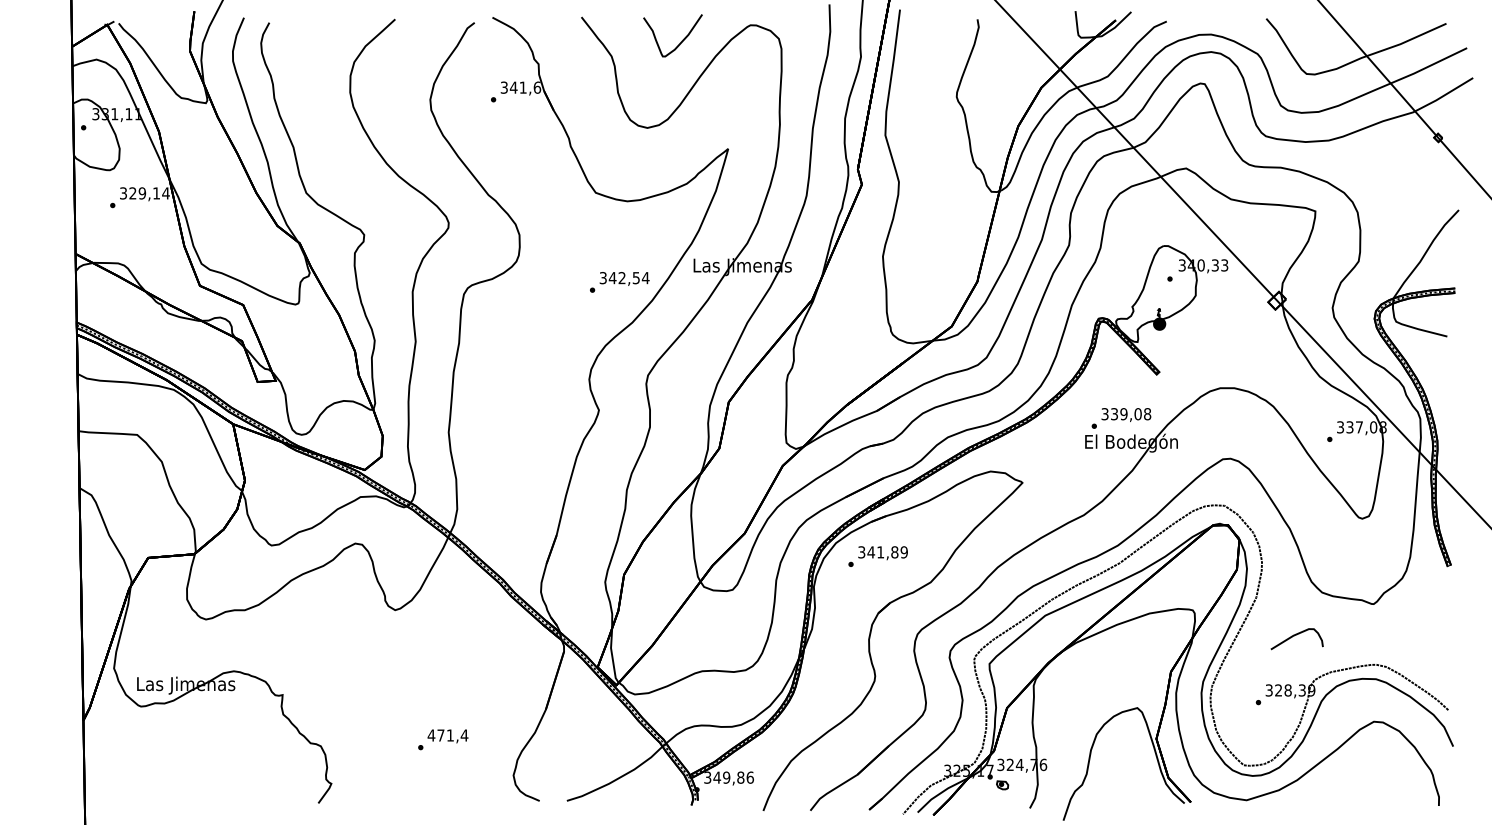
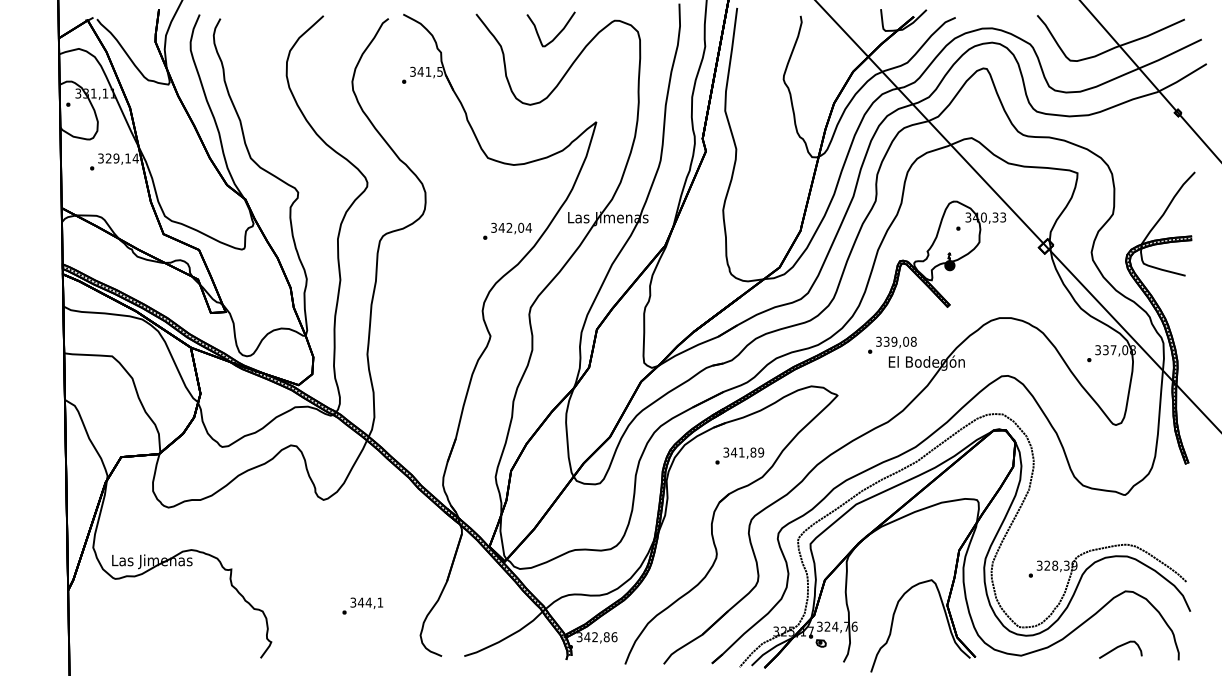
text: (537, 87) -> (440, 71), 341,6 -> 341,5
text: (636, 278) -> (521, 228), 342,54 -> 342,04
text: (1121, 418) -> (892, 345), moved
text: (877, 556) -> (739, 455), moved
curve: (1294, 636) -> (1118, 647), moved
text: (447, 735) -> (366, 602), 471,4 -> 344,1
text: (726, 777) -> (595, 637), 349,86 -> 342,86

